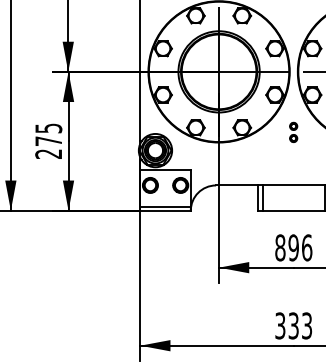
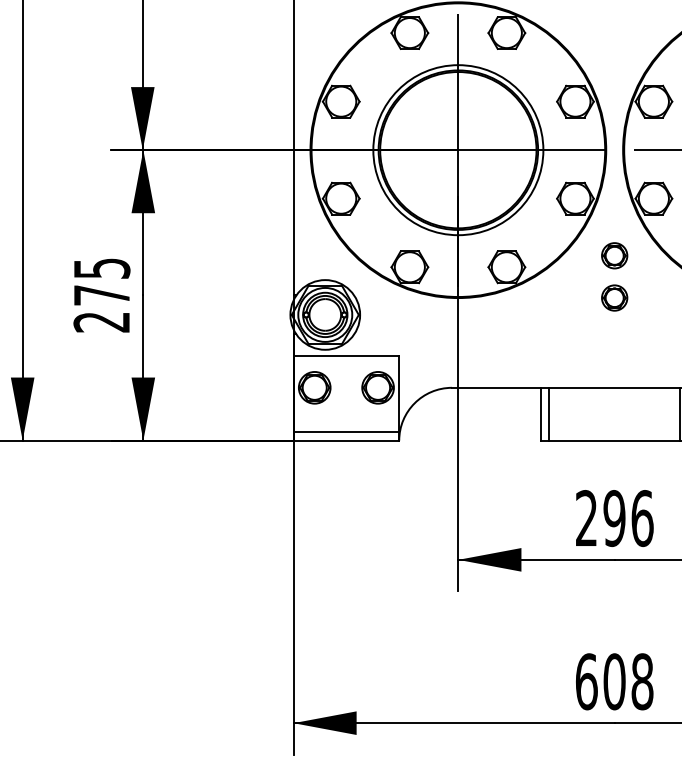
part: (293, 132) -> (614, 277), size x1.67
text: (280, 247) -> (586, 517), 896 -> 296
text: (293, 325) -> (614, 680), 333 -> 608

